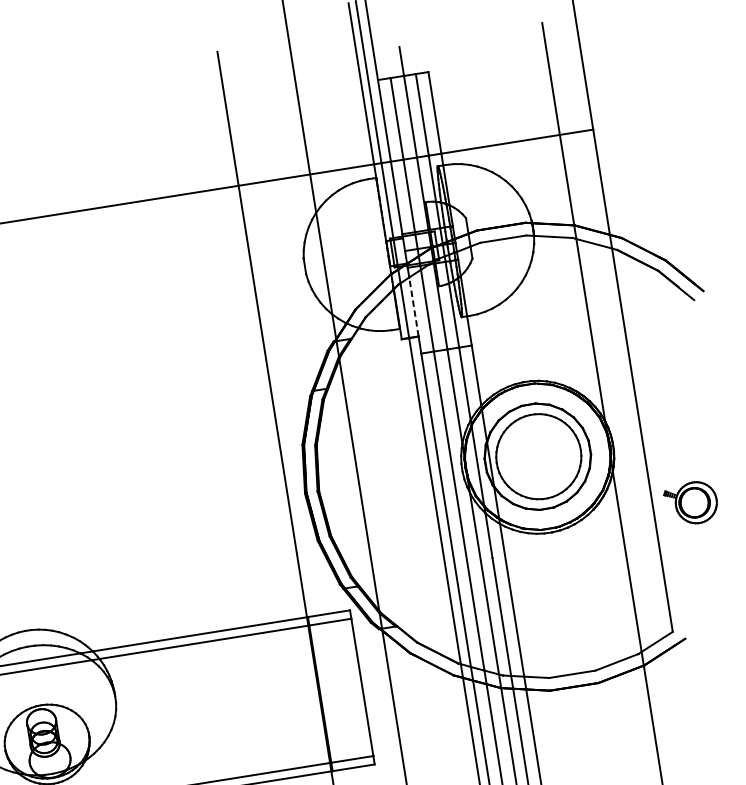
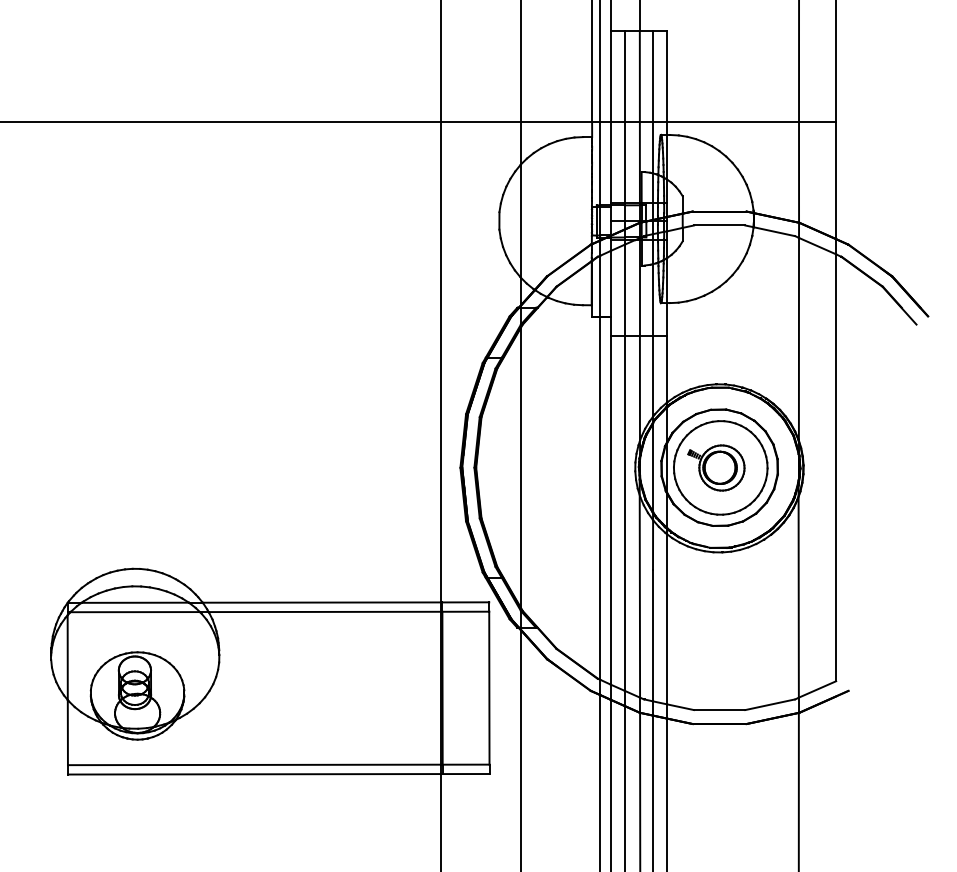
line: (413, 306) -> (610, 283), dashed -> solid
part: (691, 503) -> (716, 467), moved

